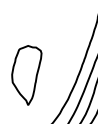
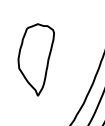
part: (26, 75) -> (35, 59), moved

